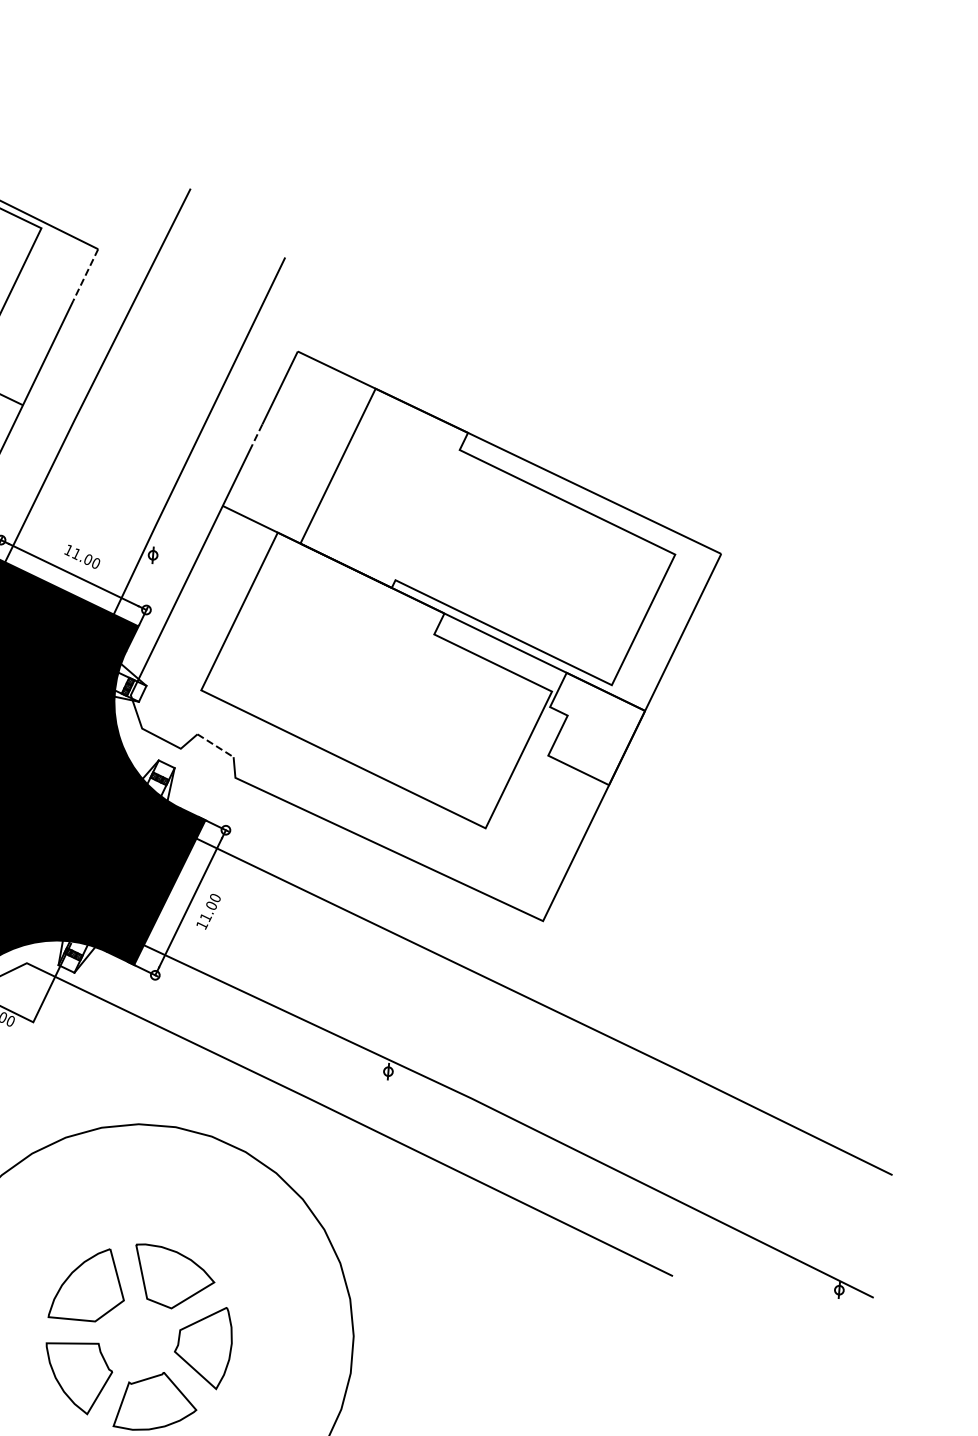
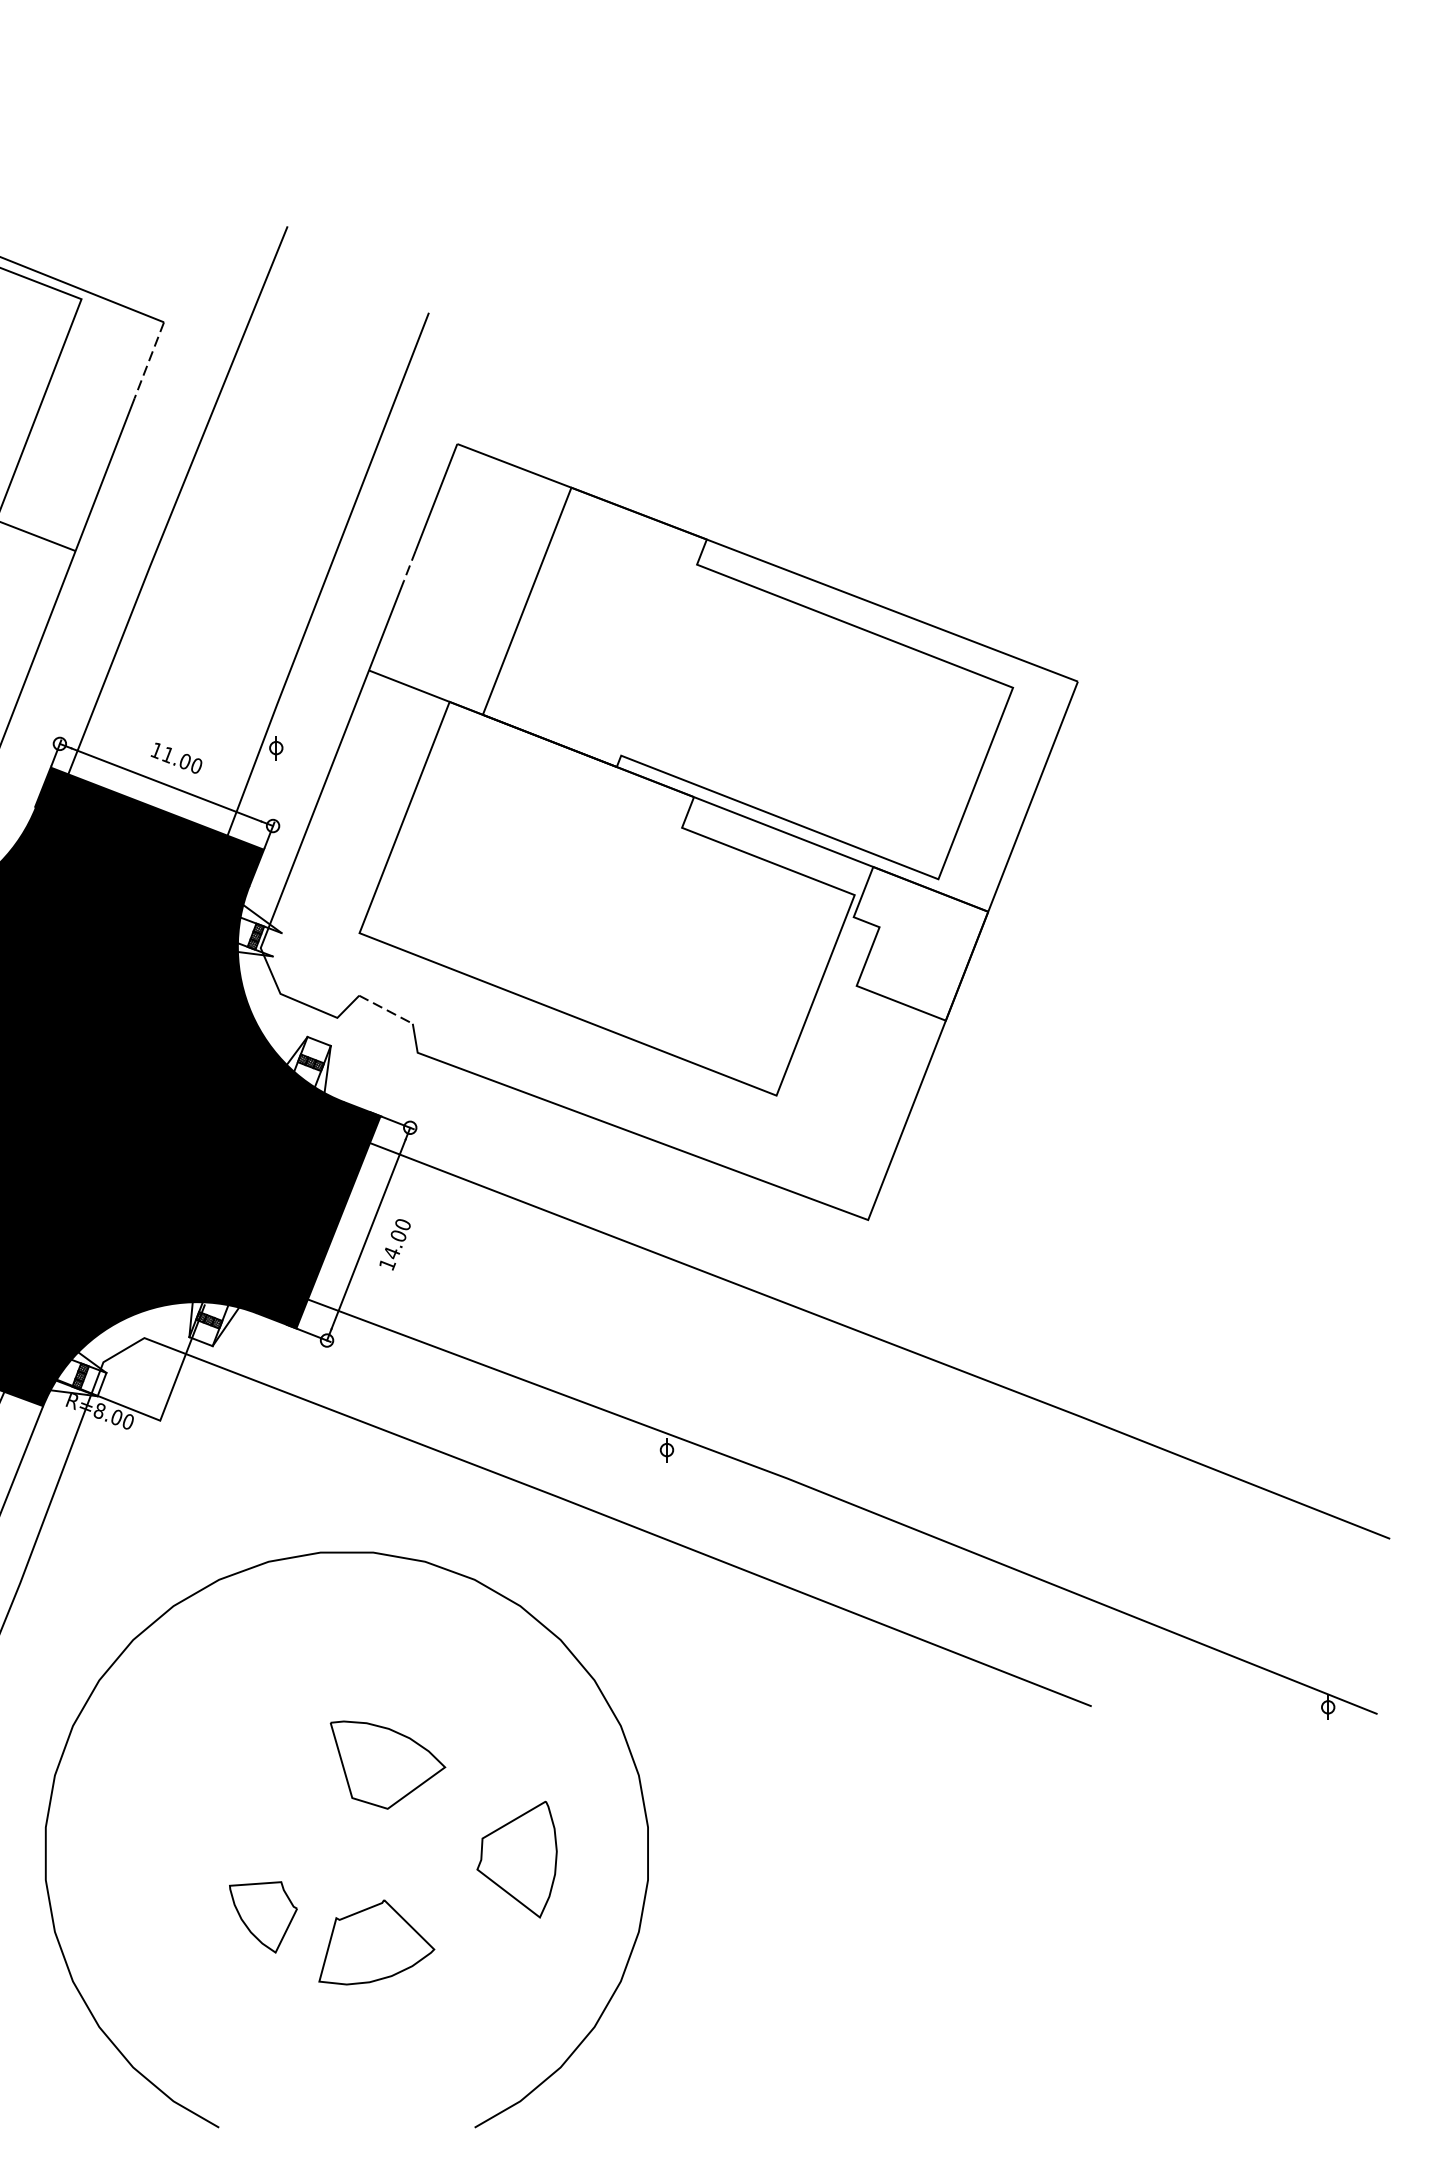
line: (142, 693) -> (276, 944), removed
text: (206, 917) -> (392, 1253), 11.00 -> 14.00
part: (88, 1283) -> (267, 1783), removed
part: (202, 1346) -> (516, 1859), moved
part: (77, 1377) -> (263, 1917), size x0.7

